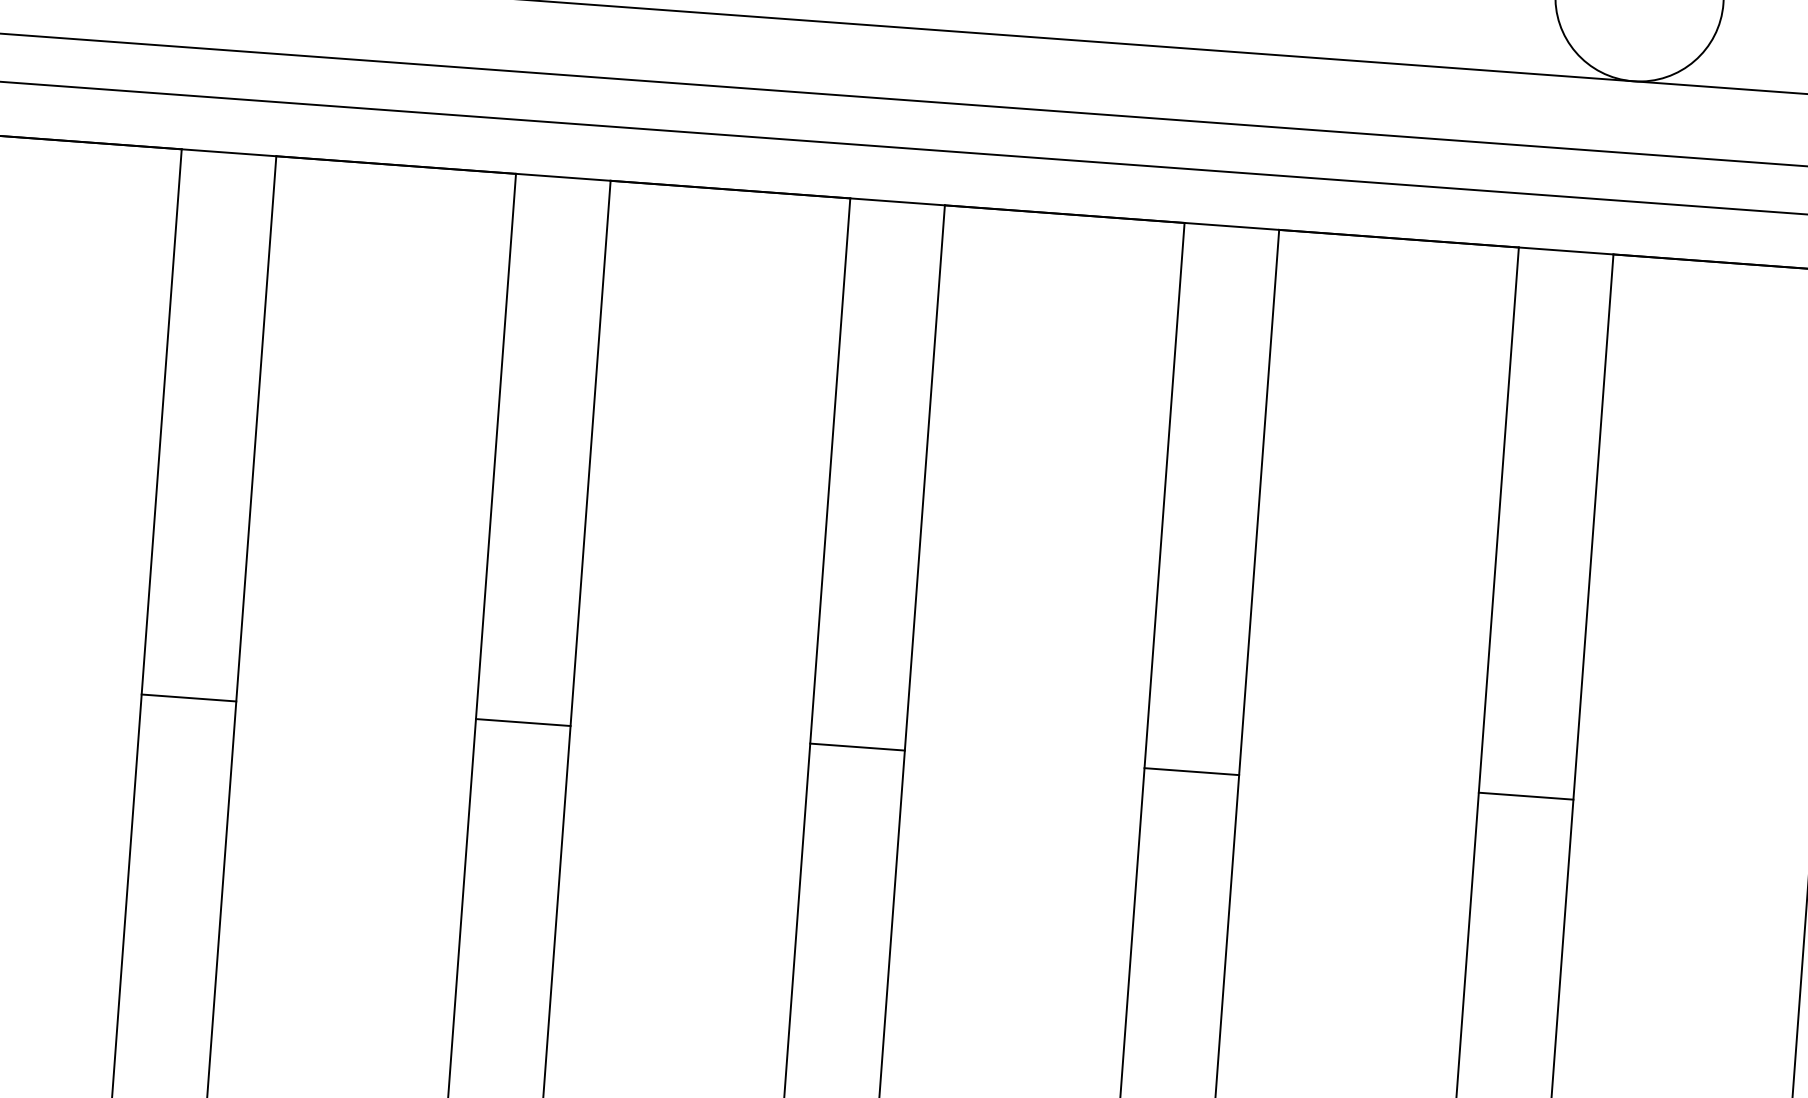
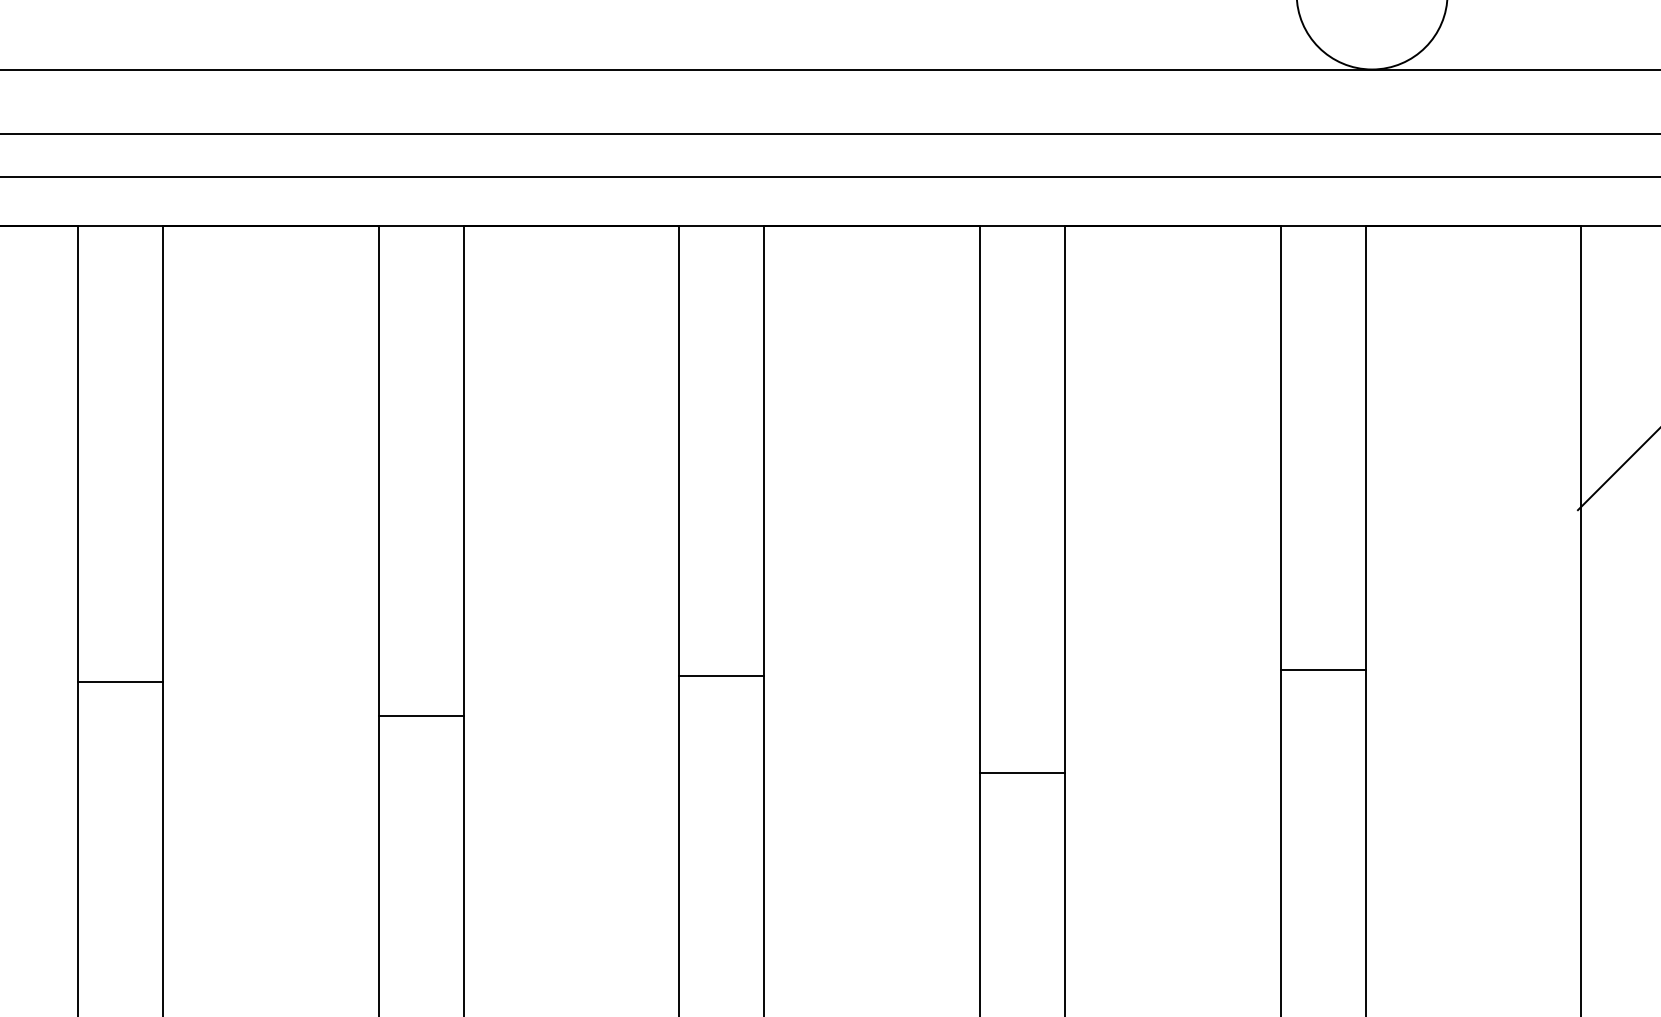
line: (188, 698) -> (120, 682), moved
line: (857, 747) -> (721, 676), moved
line: (1191, 772) -> (1022, 773), moved
line: (1525, 796) -> (1322, 670), moved

